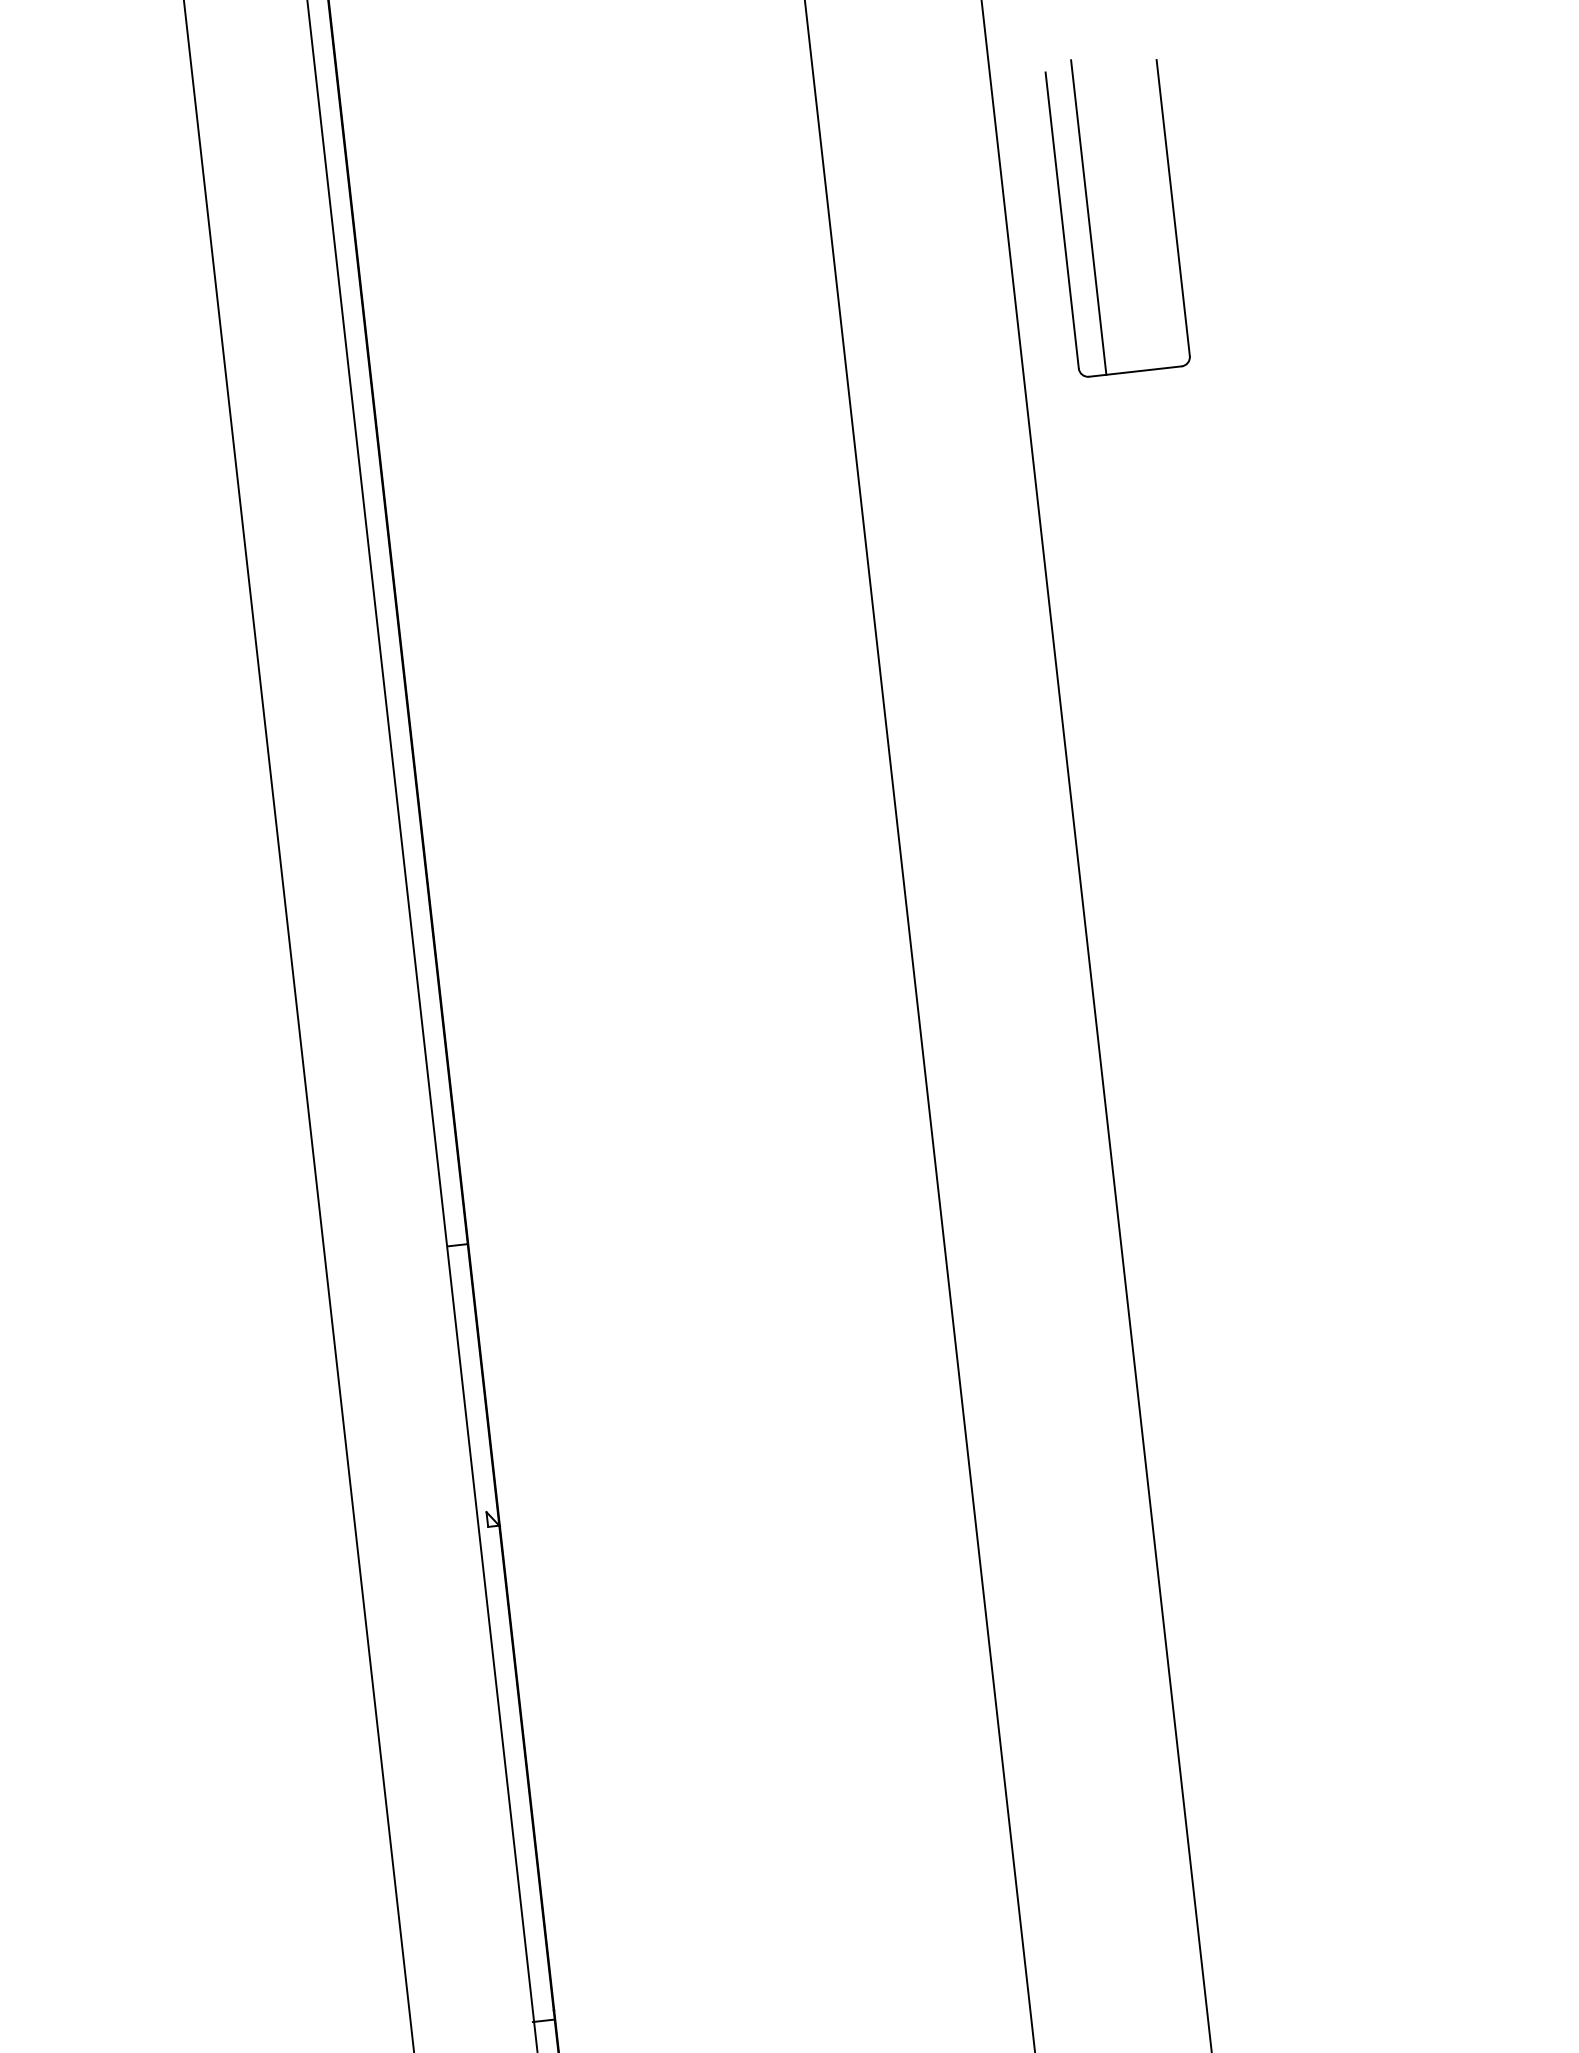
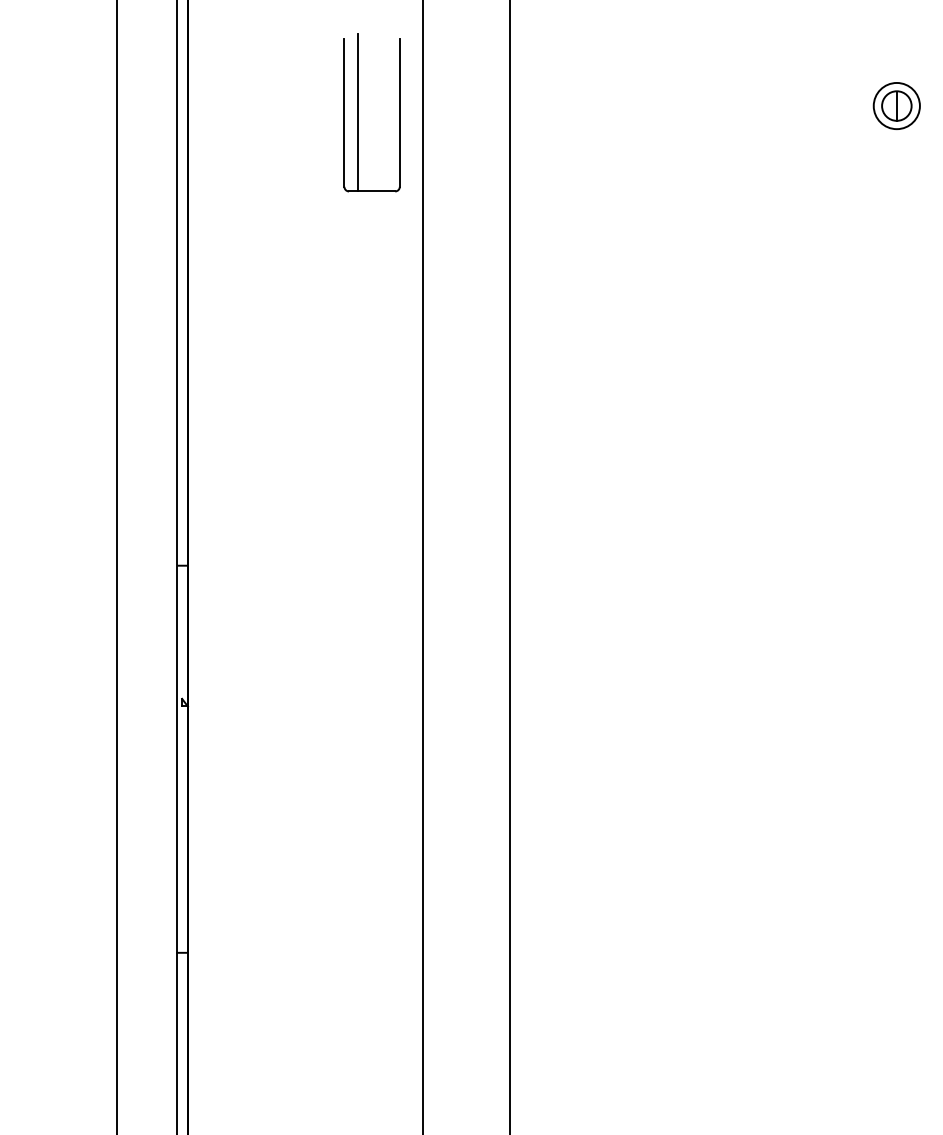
part: (1090, 216) -> (358, 112), moved

